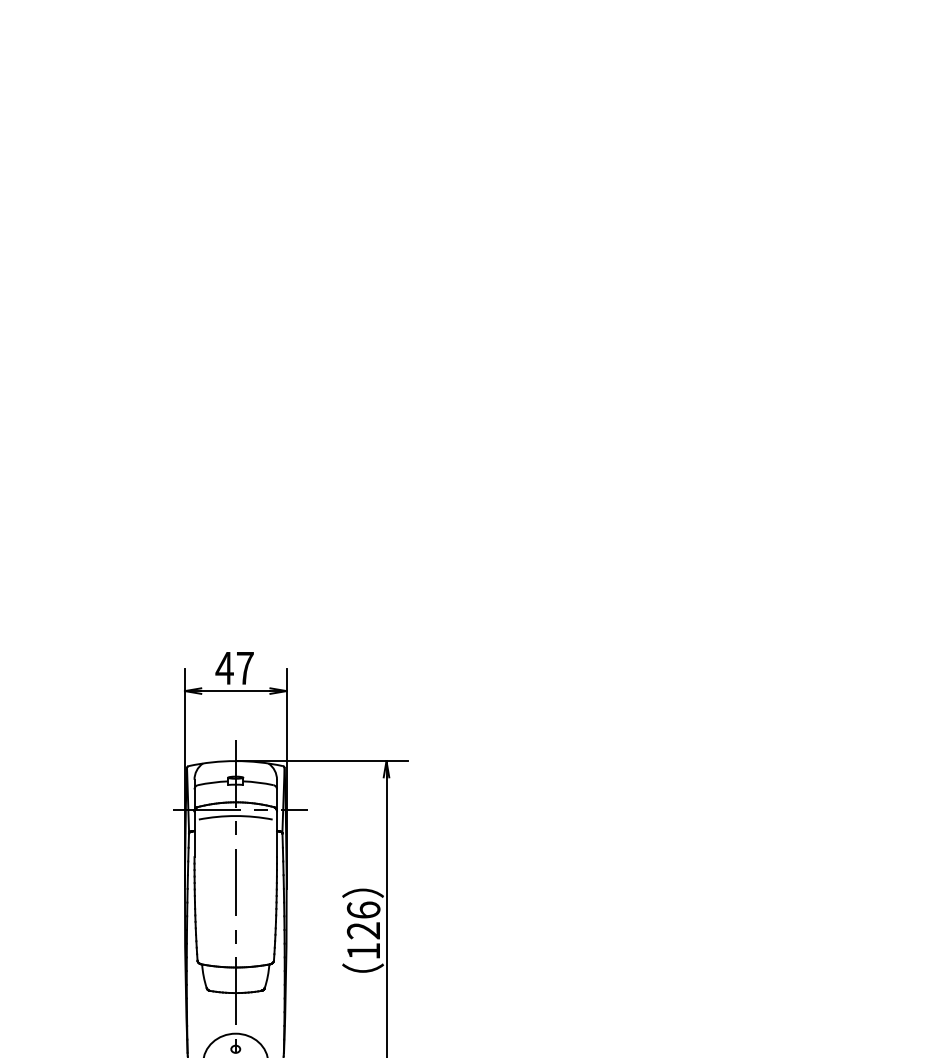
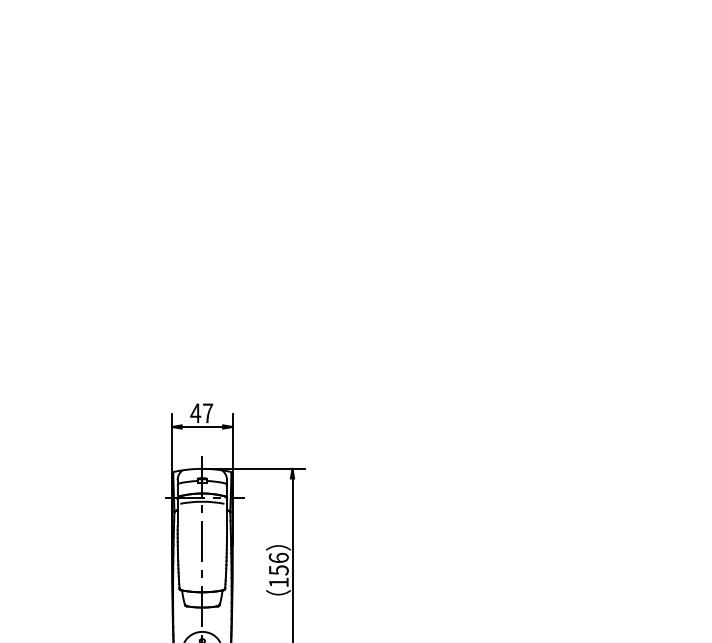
text: (363, 931) -> (278, 570), 126 -> 156

